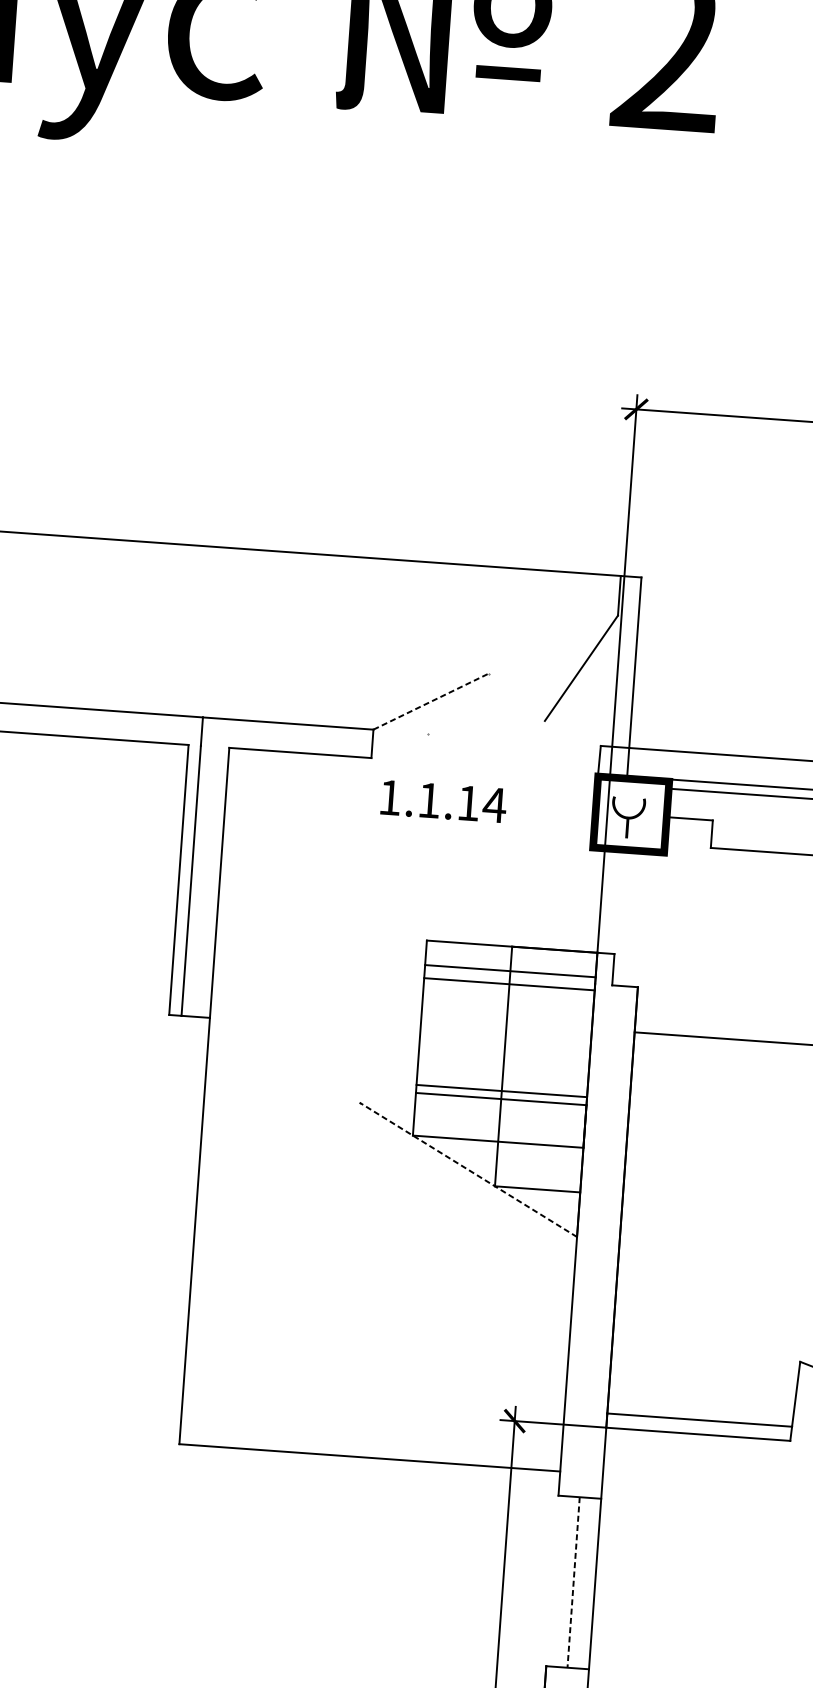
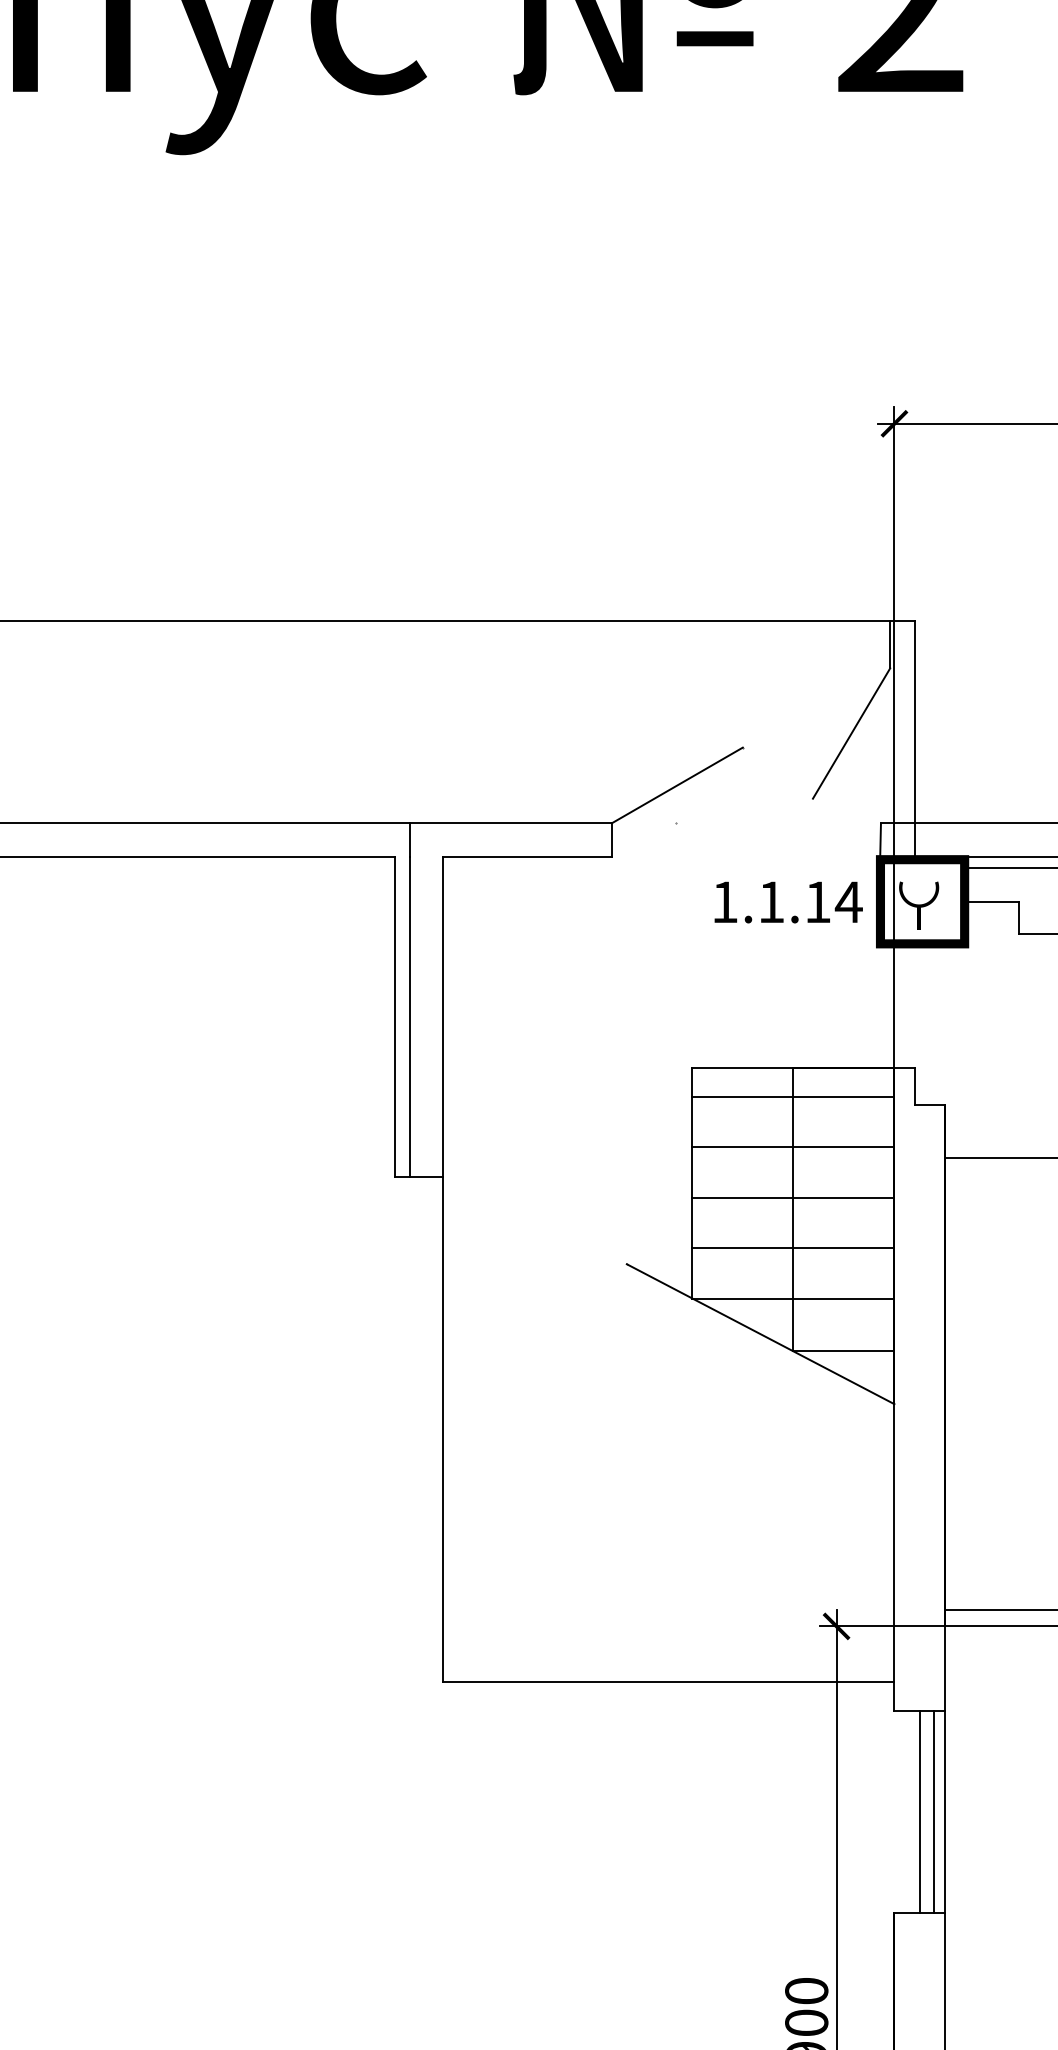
line: (431, 701) -> (677, 785), dashed -> solid
text: (443, 801) -> (788, 902), moved
line: (509, 984) -> (793, 1147), moved
line: (501, 1091) -> (793, 1197), moved
line: (468, 1170) -> (760, 1334), dashed -> solid
line: (573, 1583) -> (919, 1812), dashed -> solid
line: (585, 1583) -> (933, 1811), added

